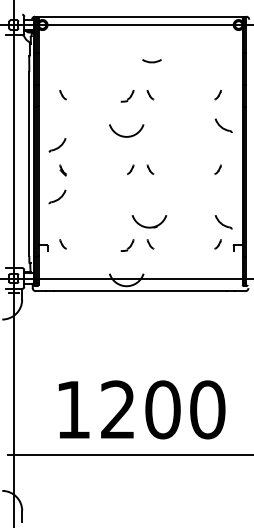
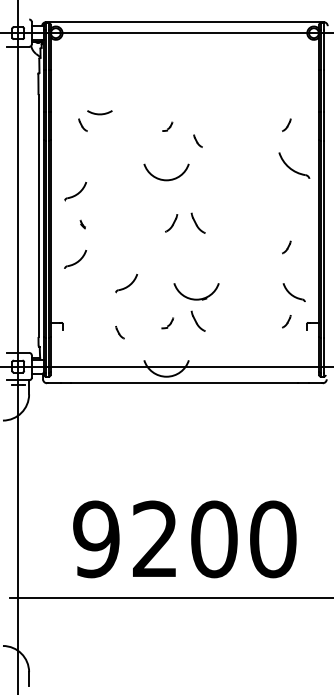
arc: (151, 61) -> (99, 113), moved
part: (150, 94) -> (197, 140), moved
part: (127, 95) -> (167, 126), size x0.6
part: (223, 125) -> (293, 165), size x1.4
part: (130, 169) -> (171, 223), size x1.4
part: (150, 169) -> (197, 223), size x1.6
part: (217, 169) -> (286, 247), moved
part: (62, 170) -> (82, 224), size x0.6
part: (96, 215) -> (126, 283), added
part: (62, 244) -> (119, 332), moved
part: (150, 244) -> (197, 321), size x1.6
part: (127, 245) -> (167, 323), size x0.7
text: (73, 409) -> (96, 539), 1200 -> 9200

